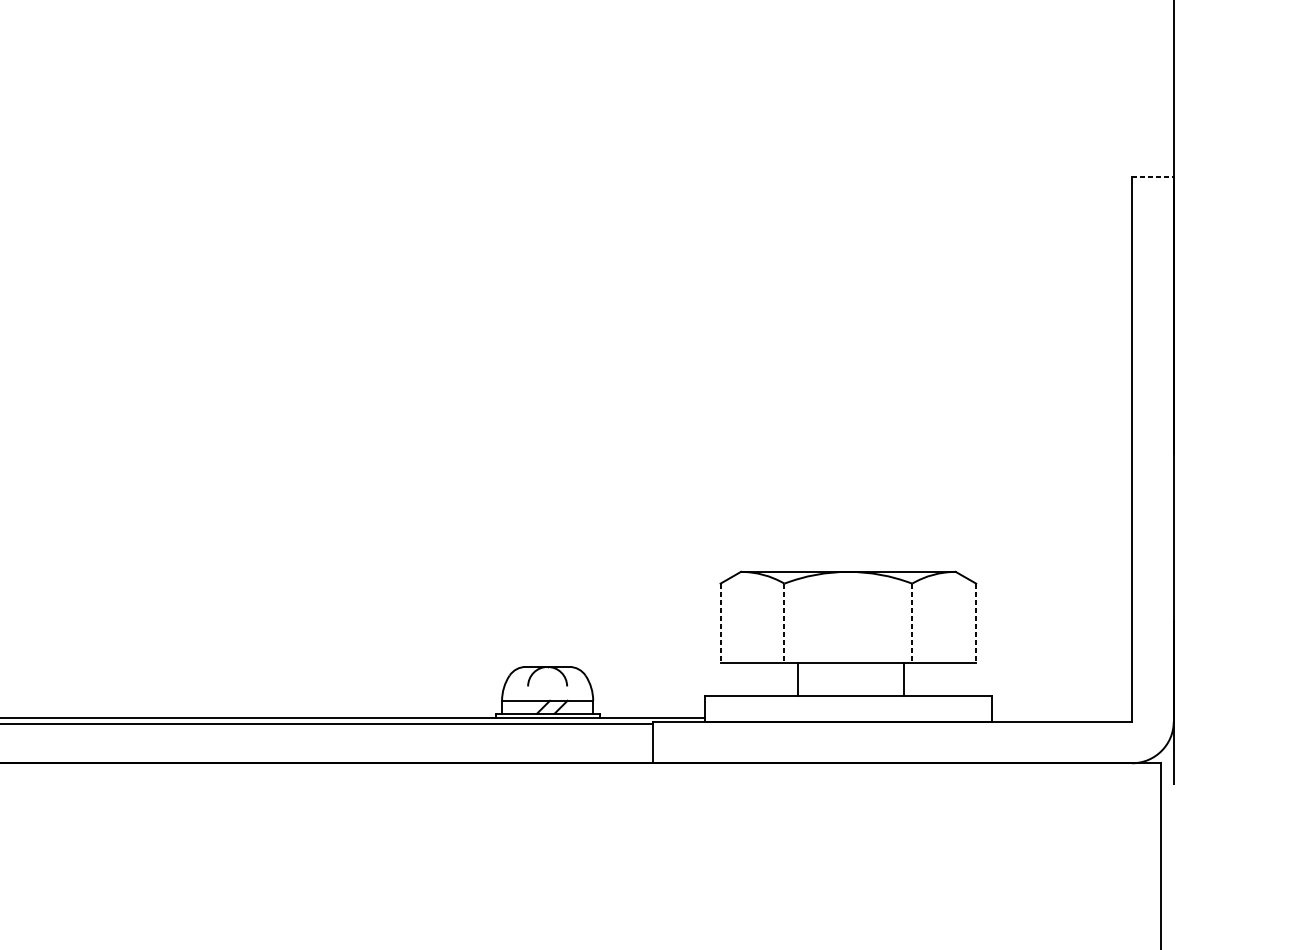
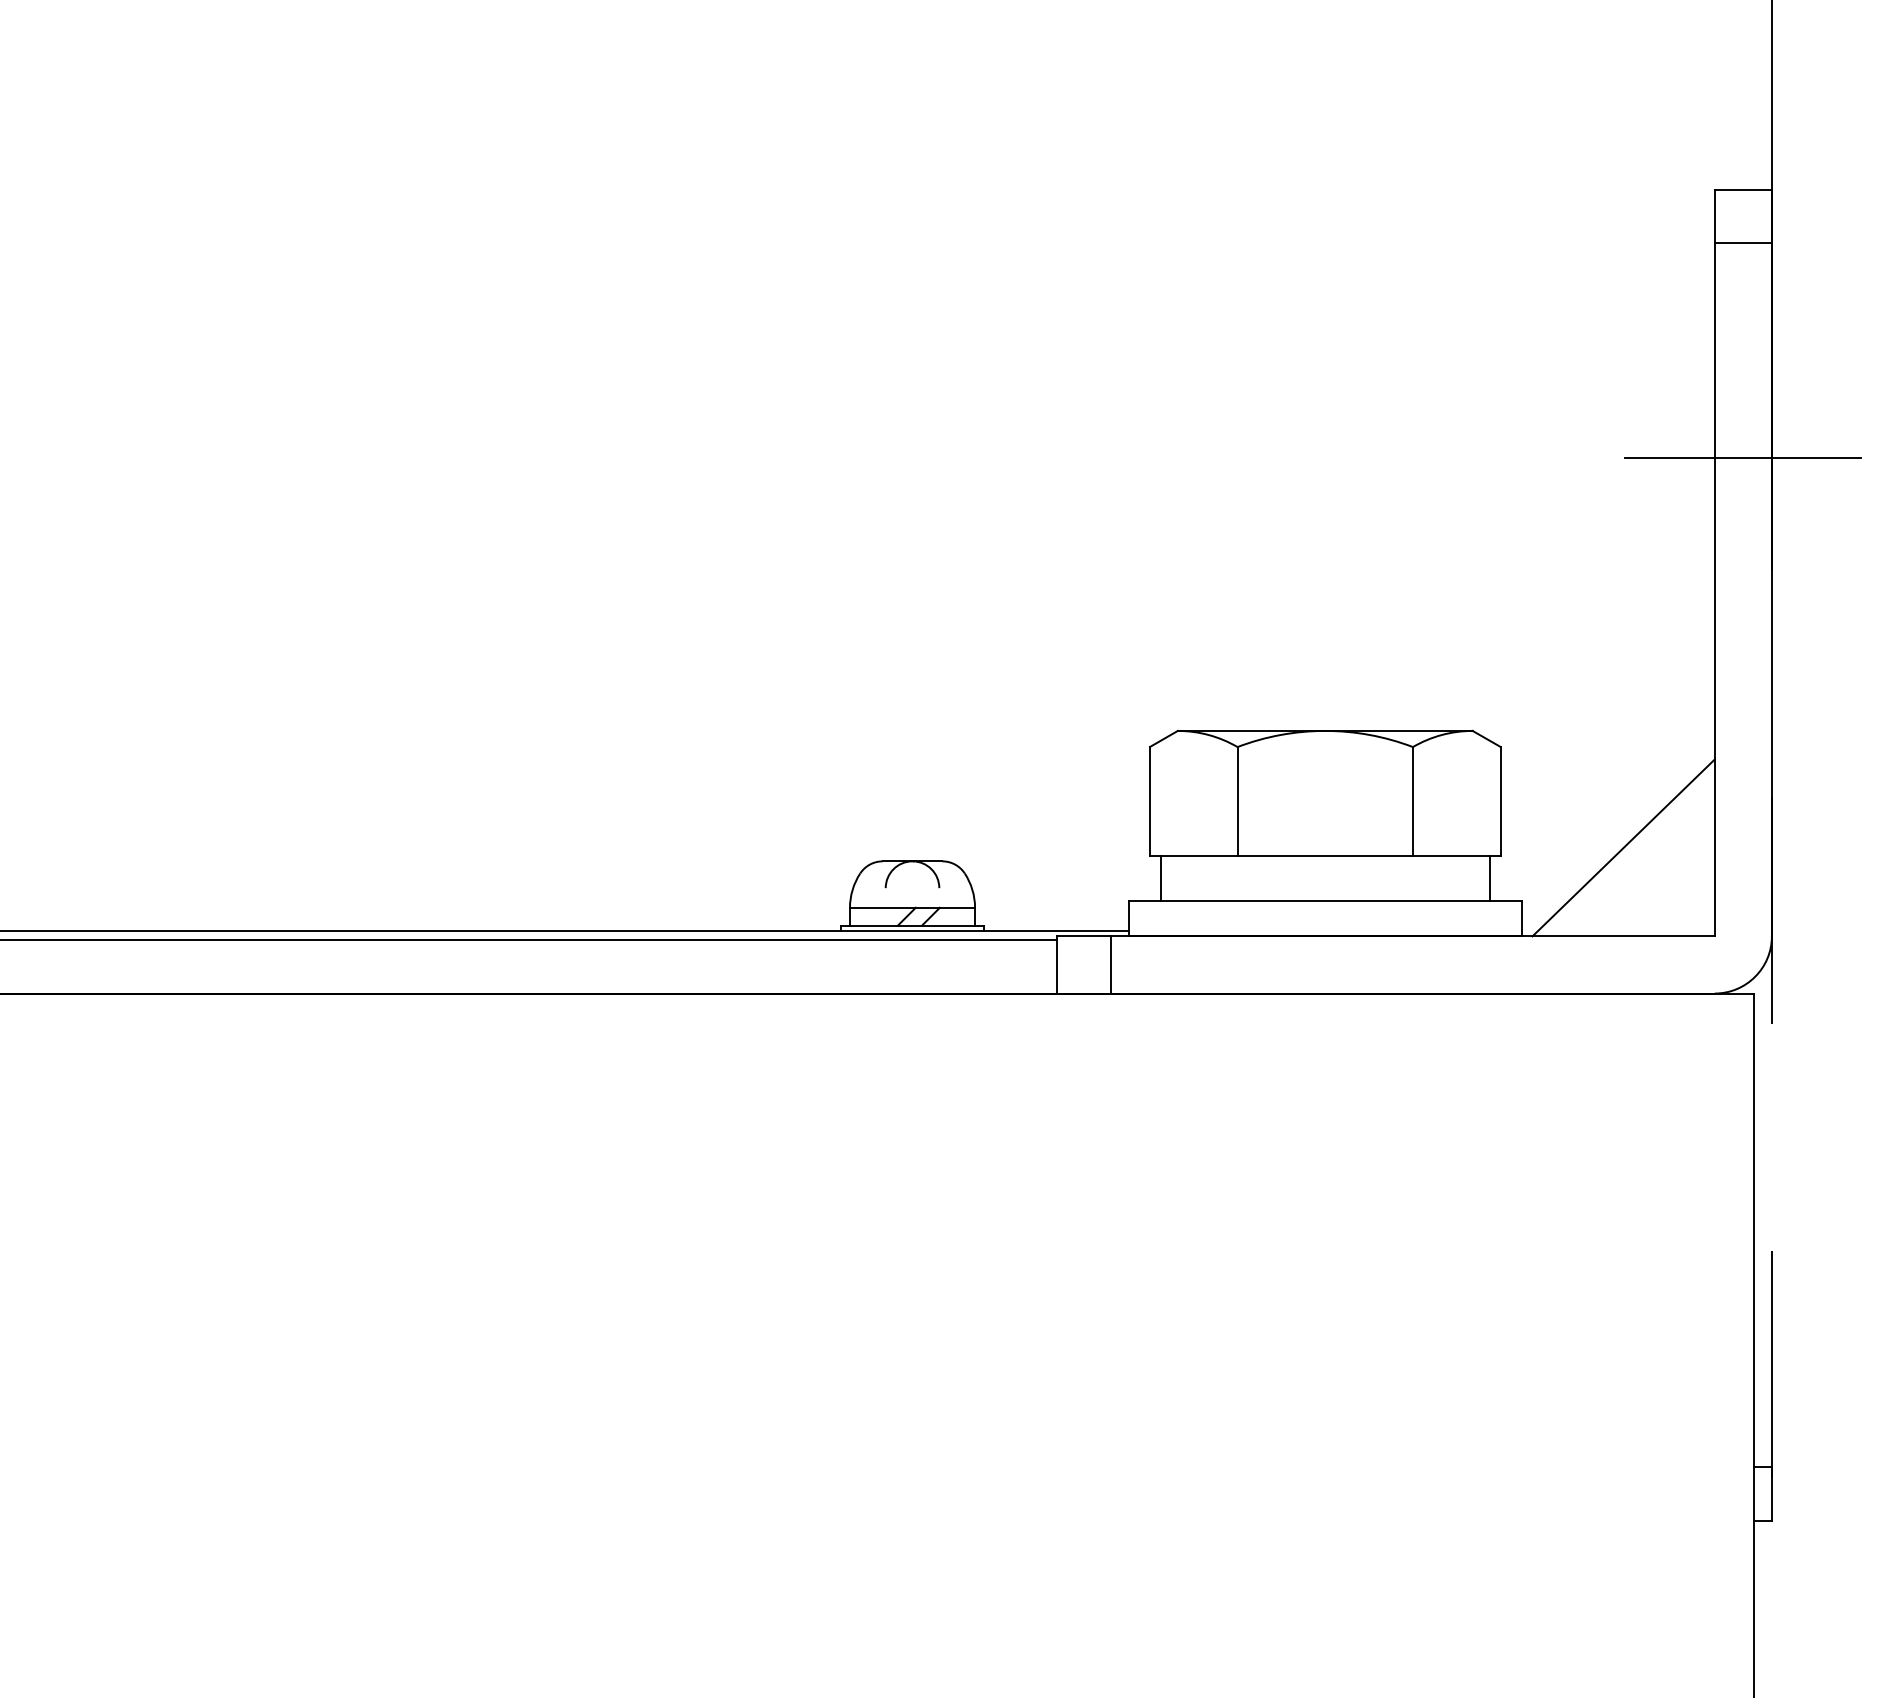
line: (1153, 177) -> (1743, 189), dashed -> solid
line: (1152, 216) -> (1742, 243), added
line: (1153, 372) -> (1743, 457), added
line: (720, 624) -> (1149, 802), dashed -> solid
line: (784, 624) -> (1237, 802), dashed -> solid
line: (911, 624) -> (1412, 802), dashed -> solid
line: (976, 624) -> (1500, 802), dashed -> solid
line: (1065, 656) -> (1623, 847), added
line: (797, 678) -> (1160, 877), moved
line: (903, 678) -> (1489, 877), moved
line: (691, 742) -> (1110, 964), added

